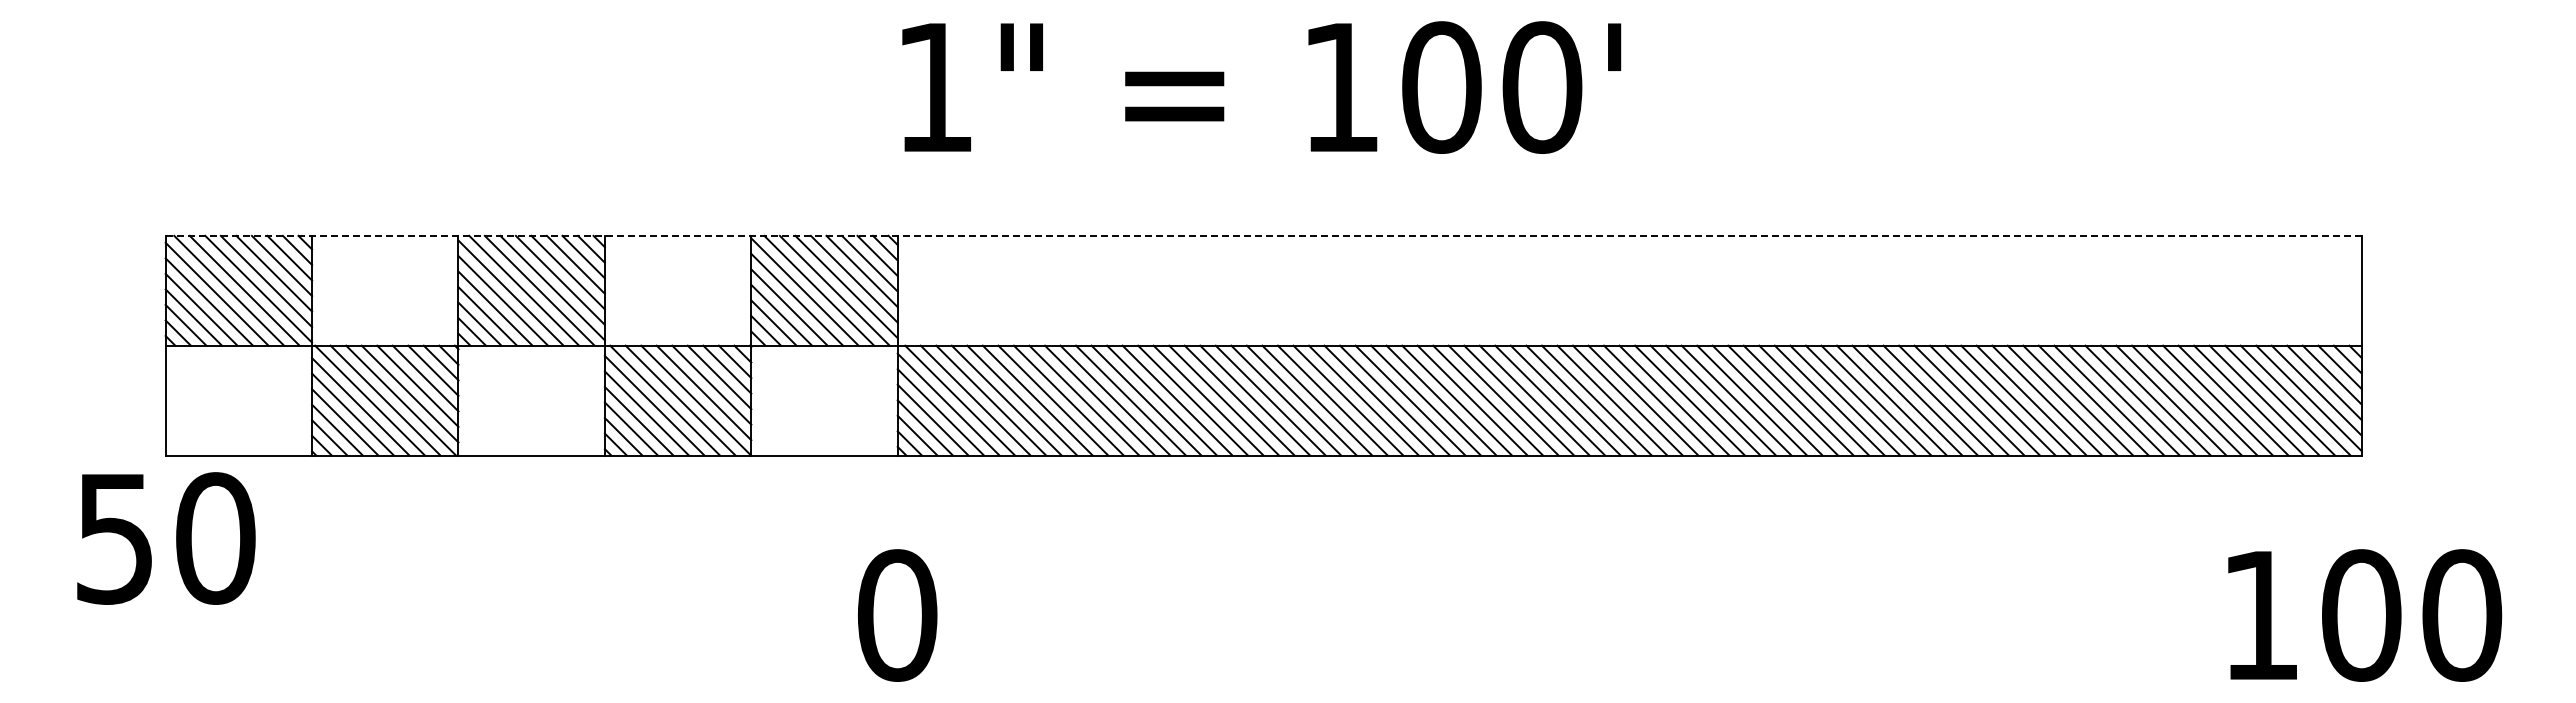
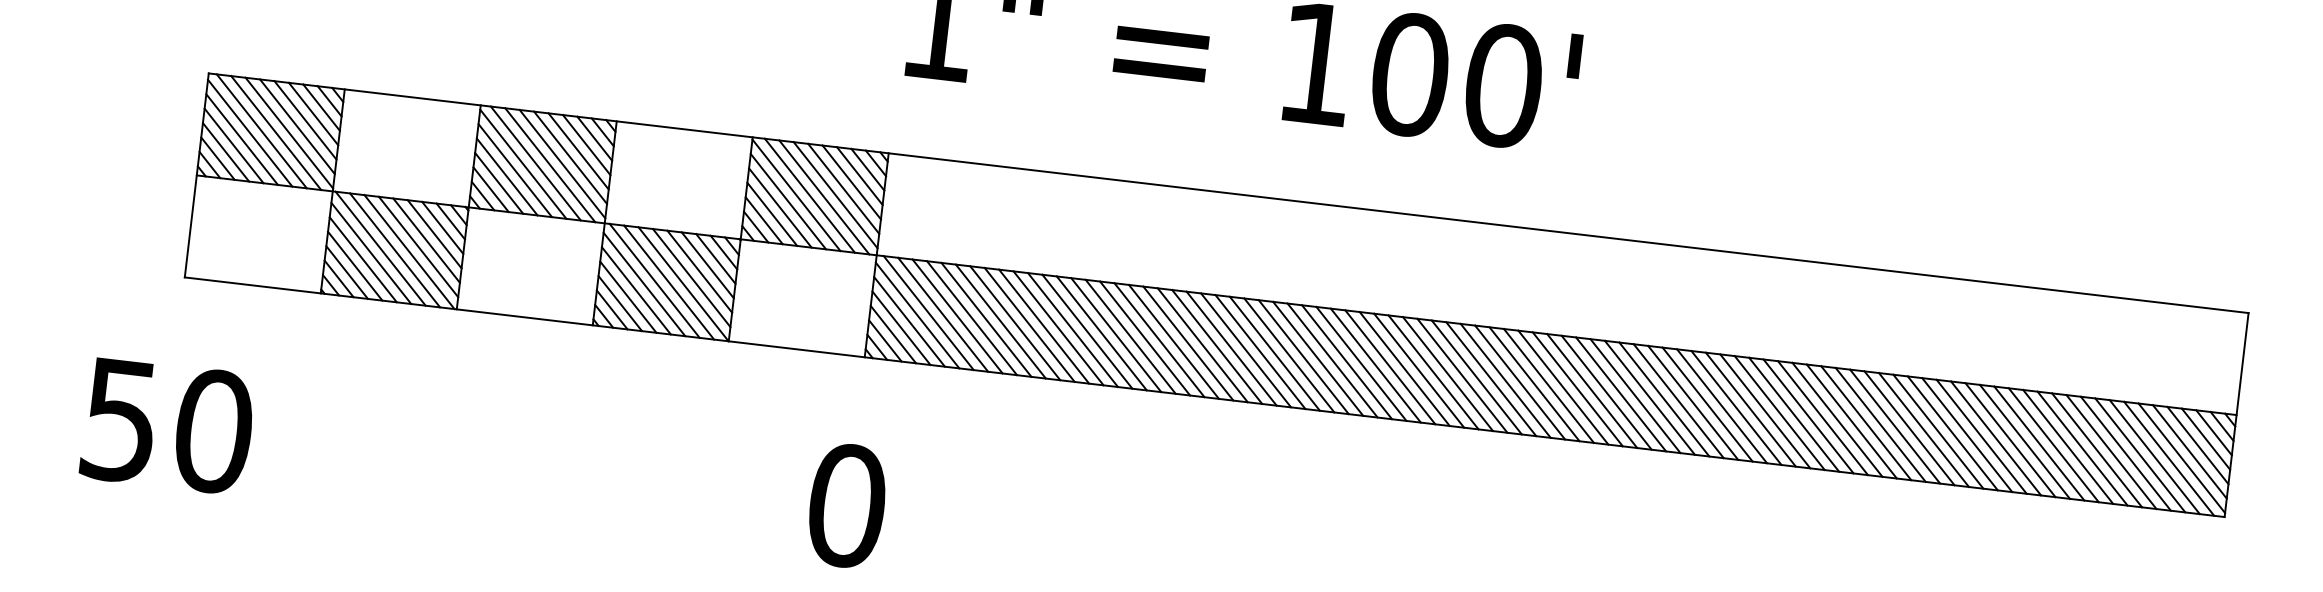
line: (1264, 235) -> (1229, 192), dashed -> solid
text: (166, 538) -> (168, 426), moved

